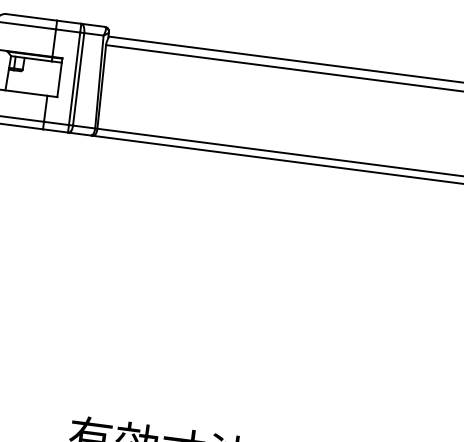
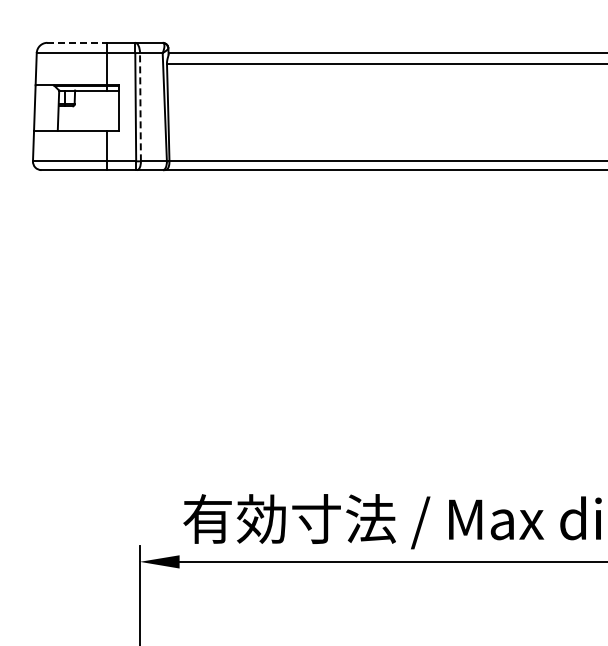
line: (32, 17) -> (77, 42), solid -> dashed
line: (78, 78) -> (140, 106), solid -> dashed

